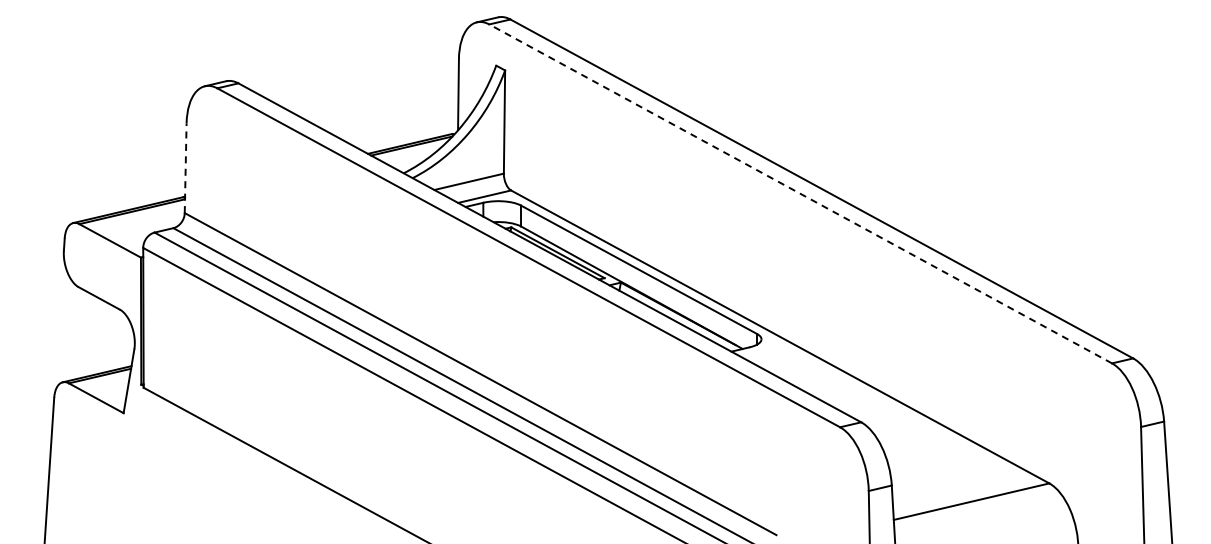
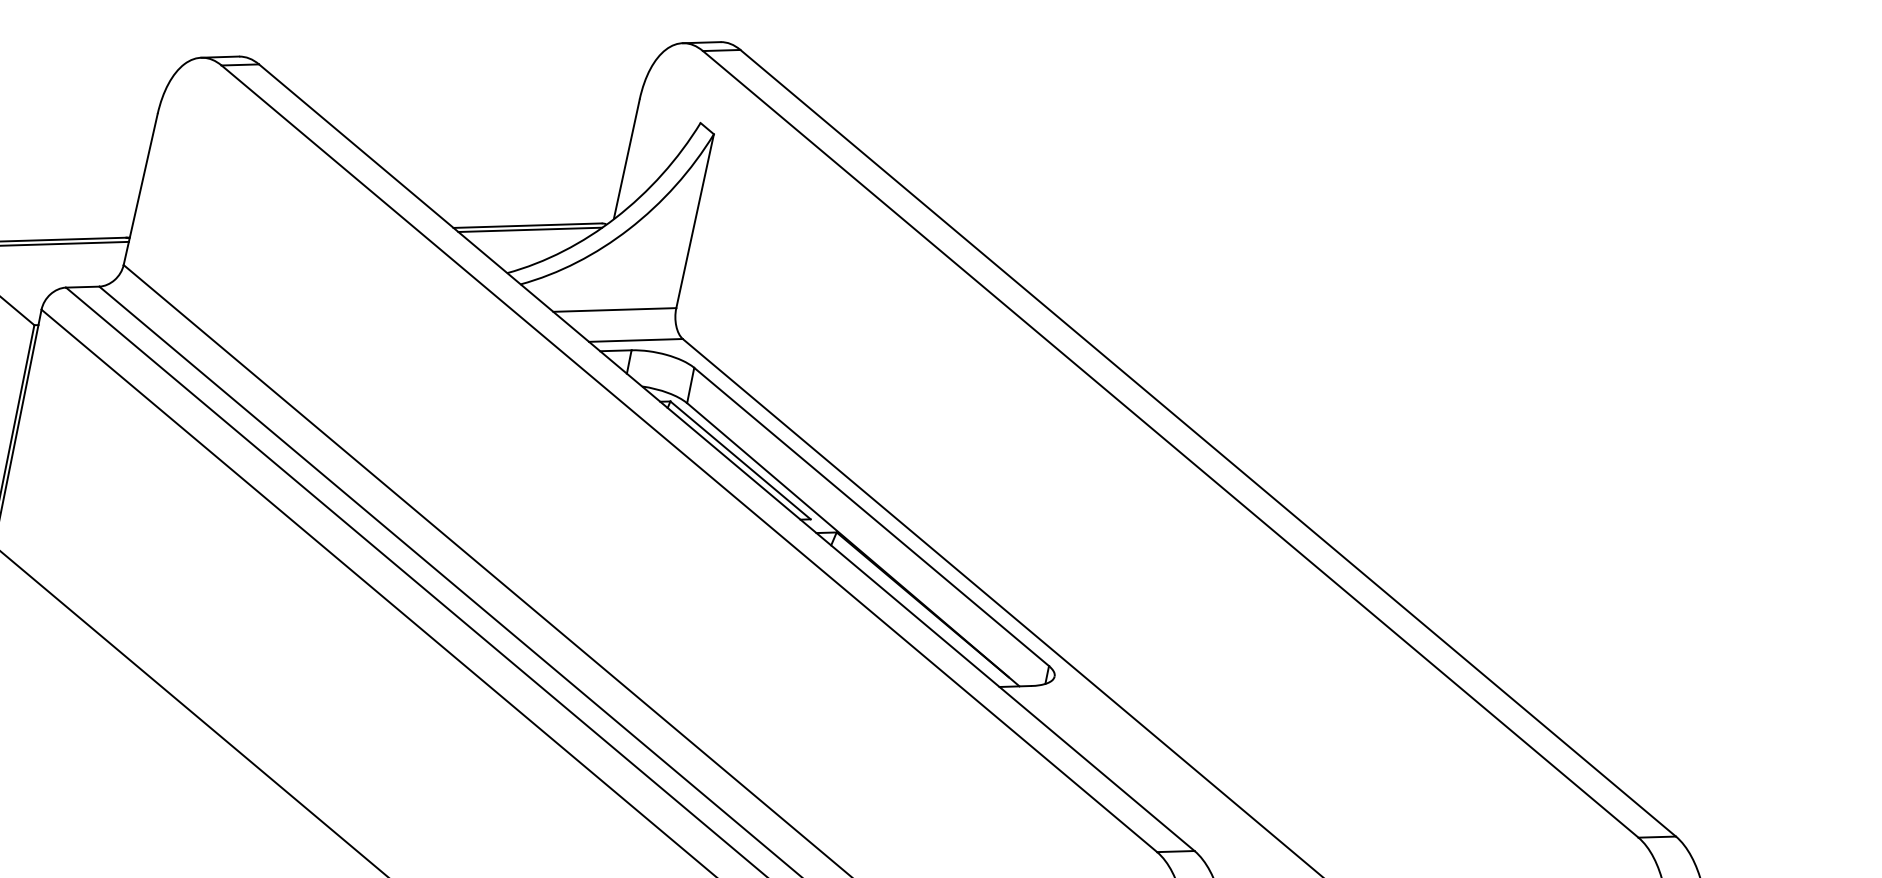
line: (185, 168) -> (140, 189), dashed -> solid
line: (800, 193) -> (1170, 443), dashed -> solid

